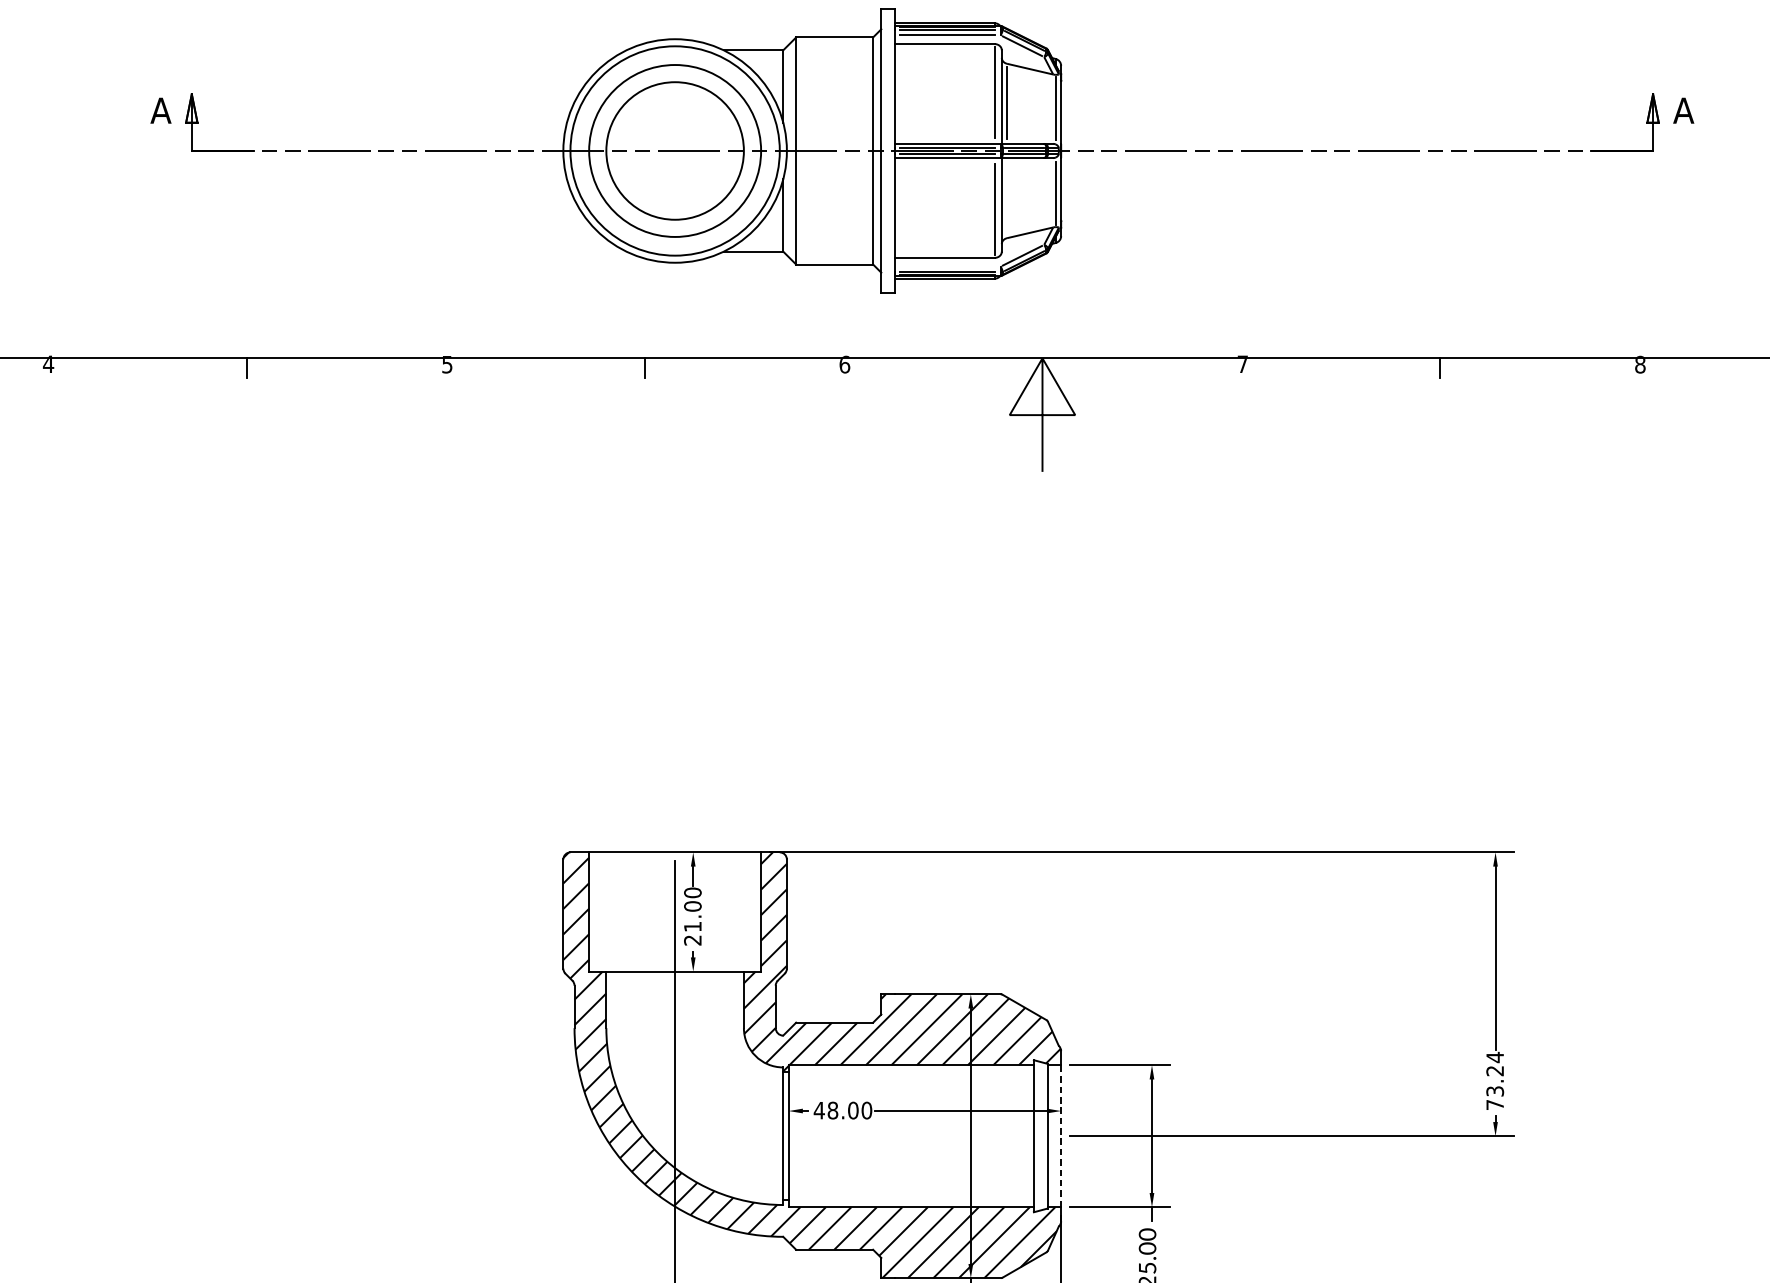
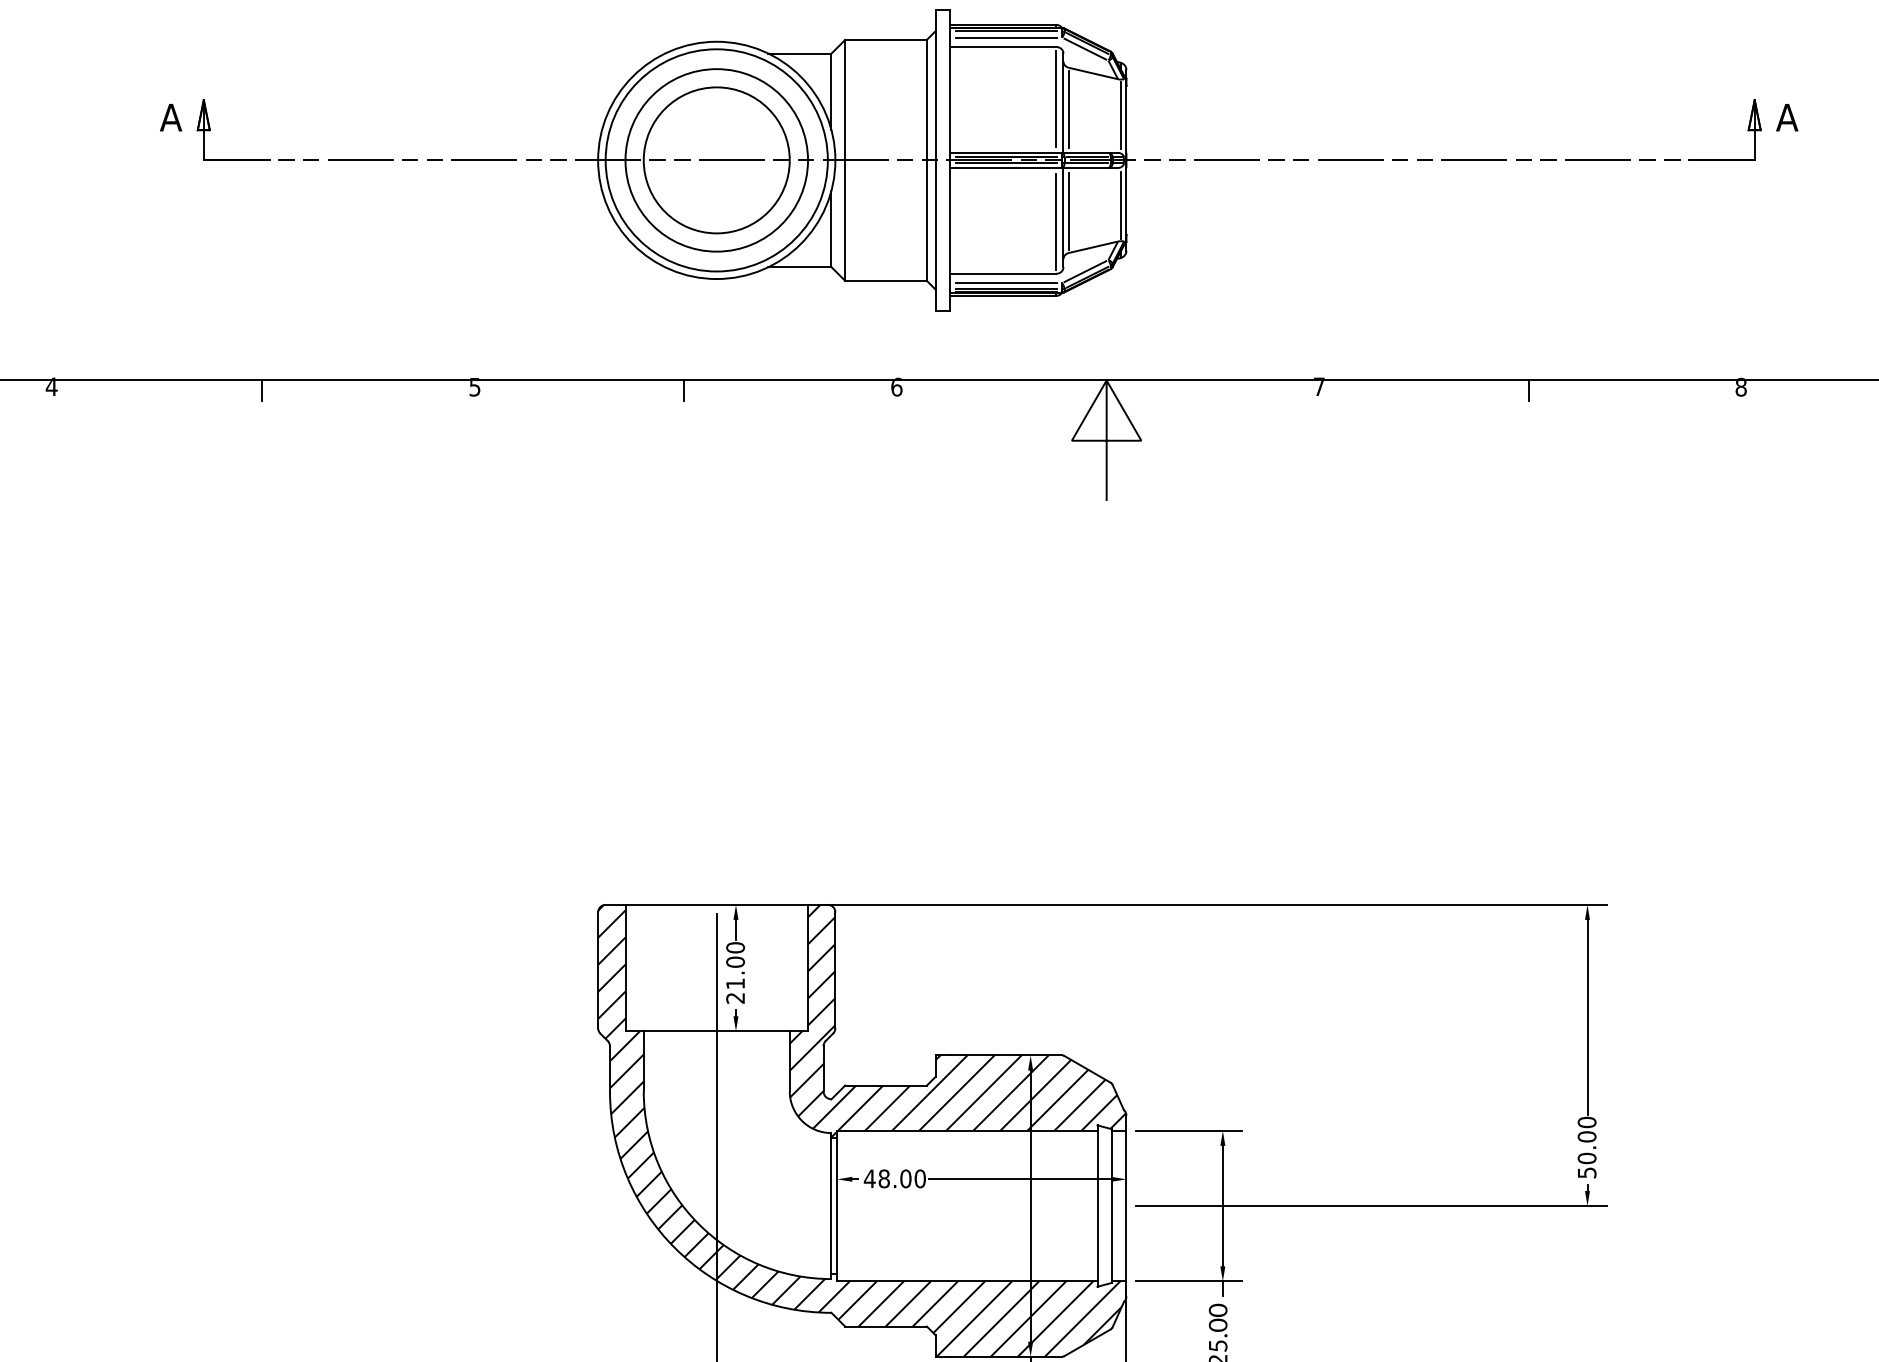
line: (1007, 199) -> (1069, 211), added
line: (947, 266) -> (1005, 283), added
text: (1494, 1081) -> (1586, 1147), 73.24 -> 50.00
line: (1061, 1135) -> (1126, 1205), dashed -> solid

